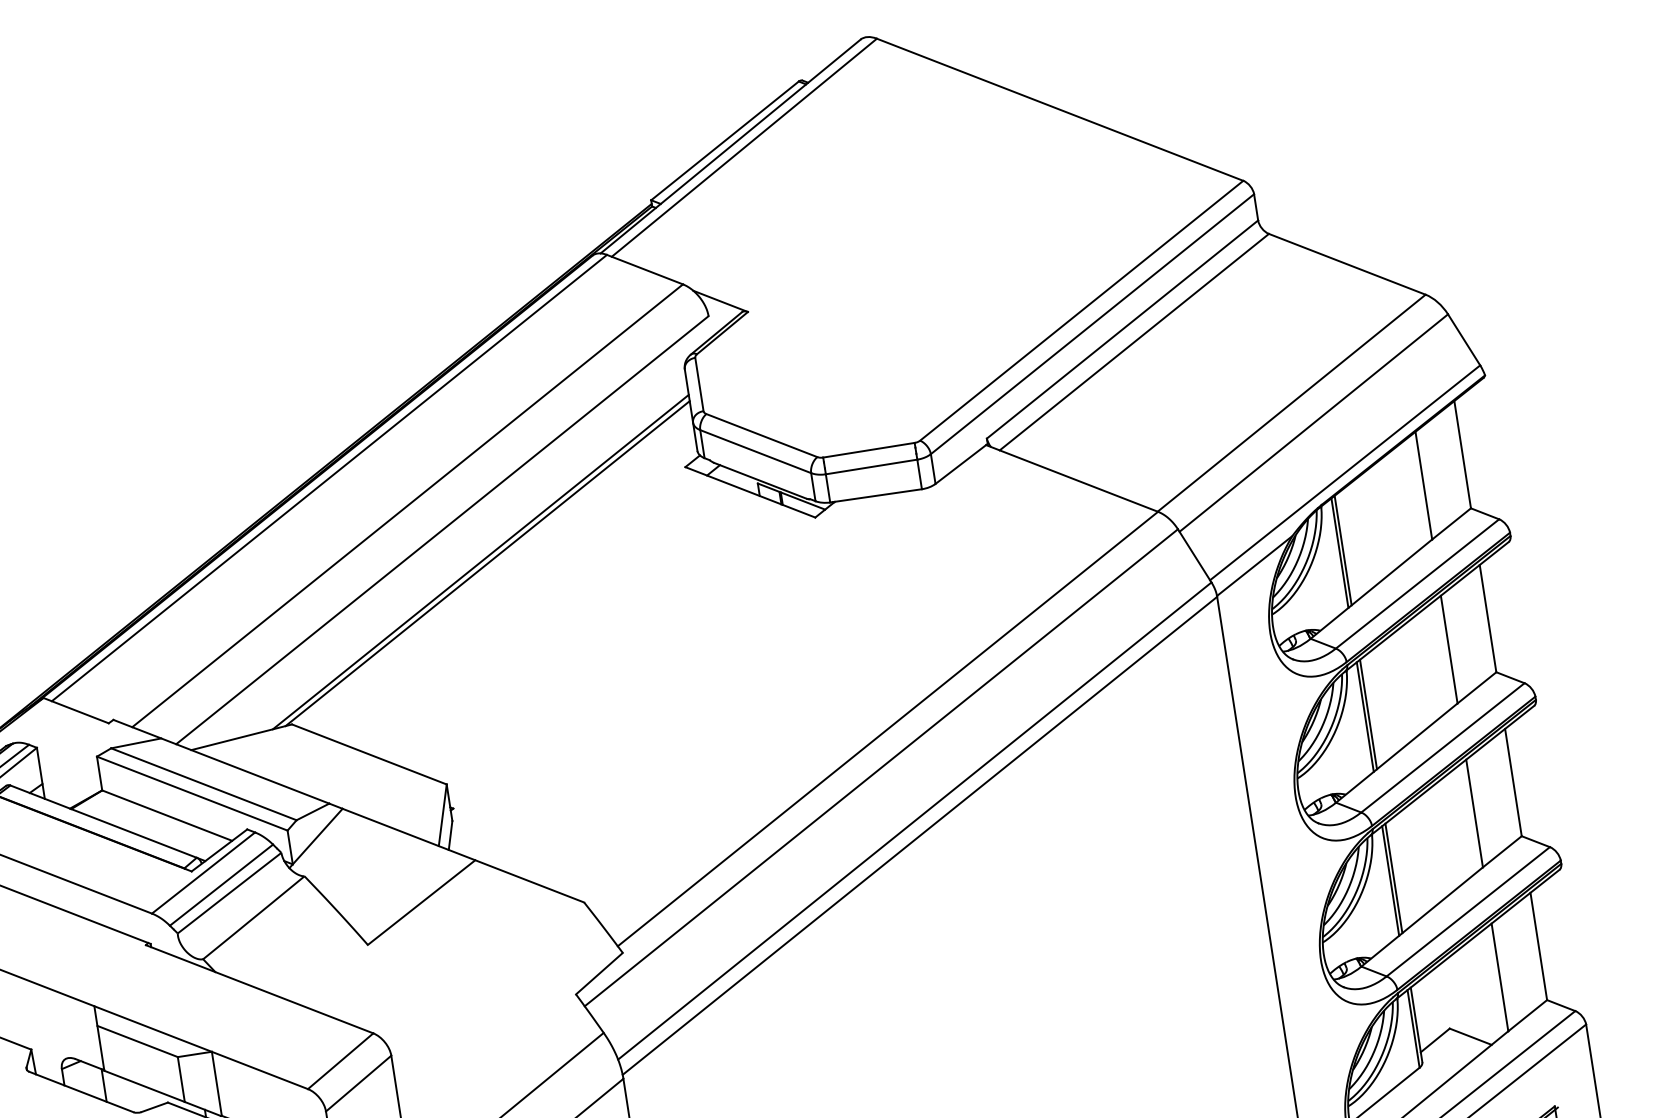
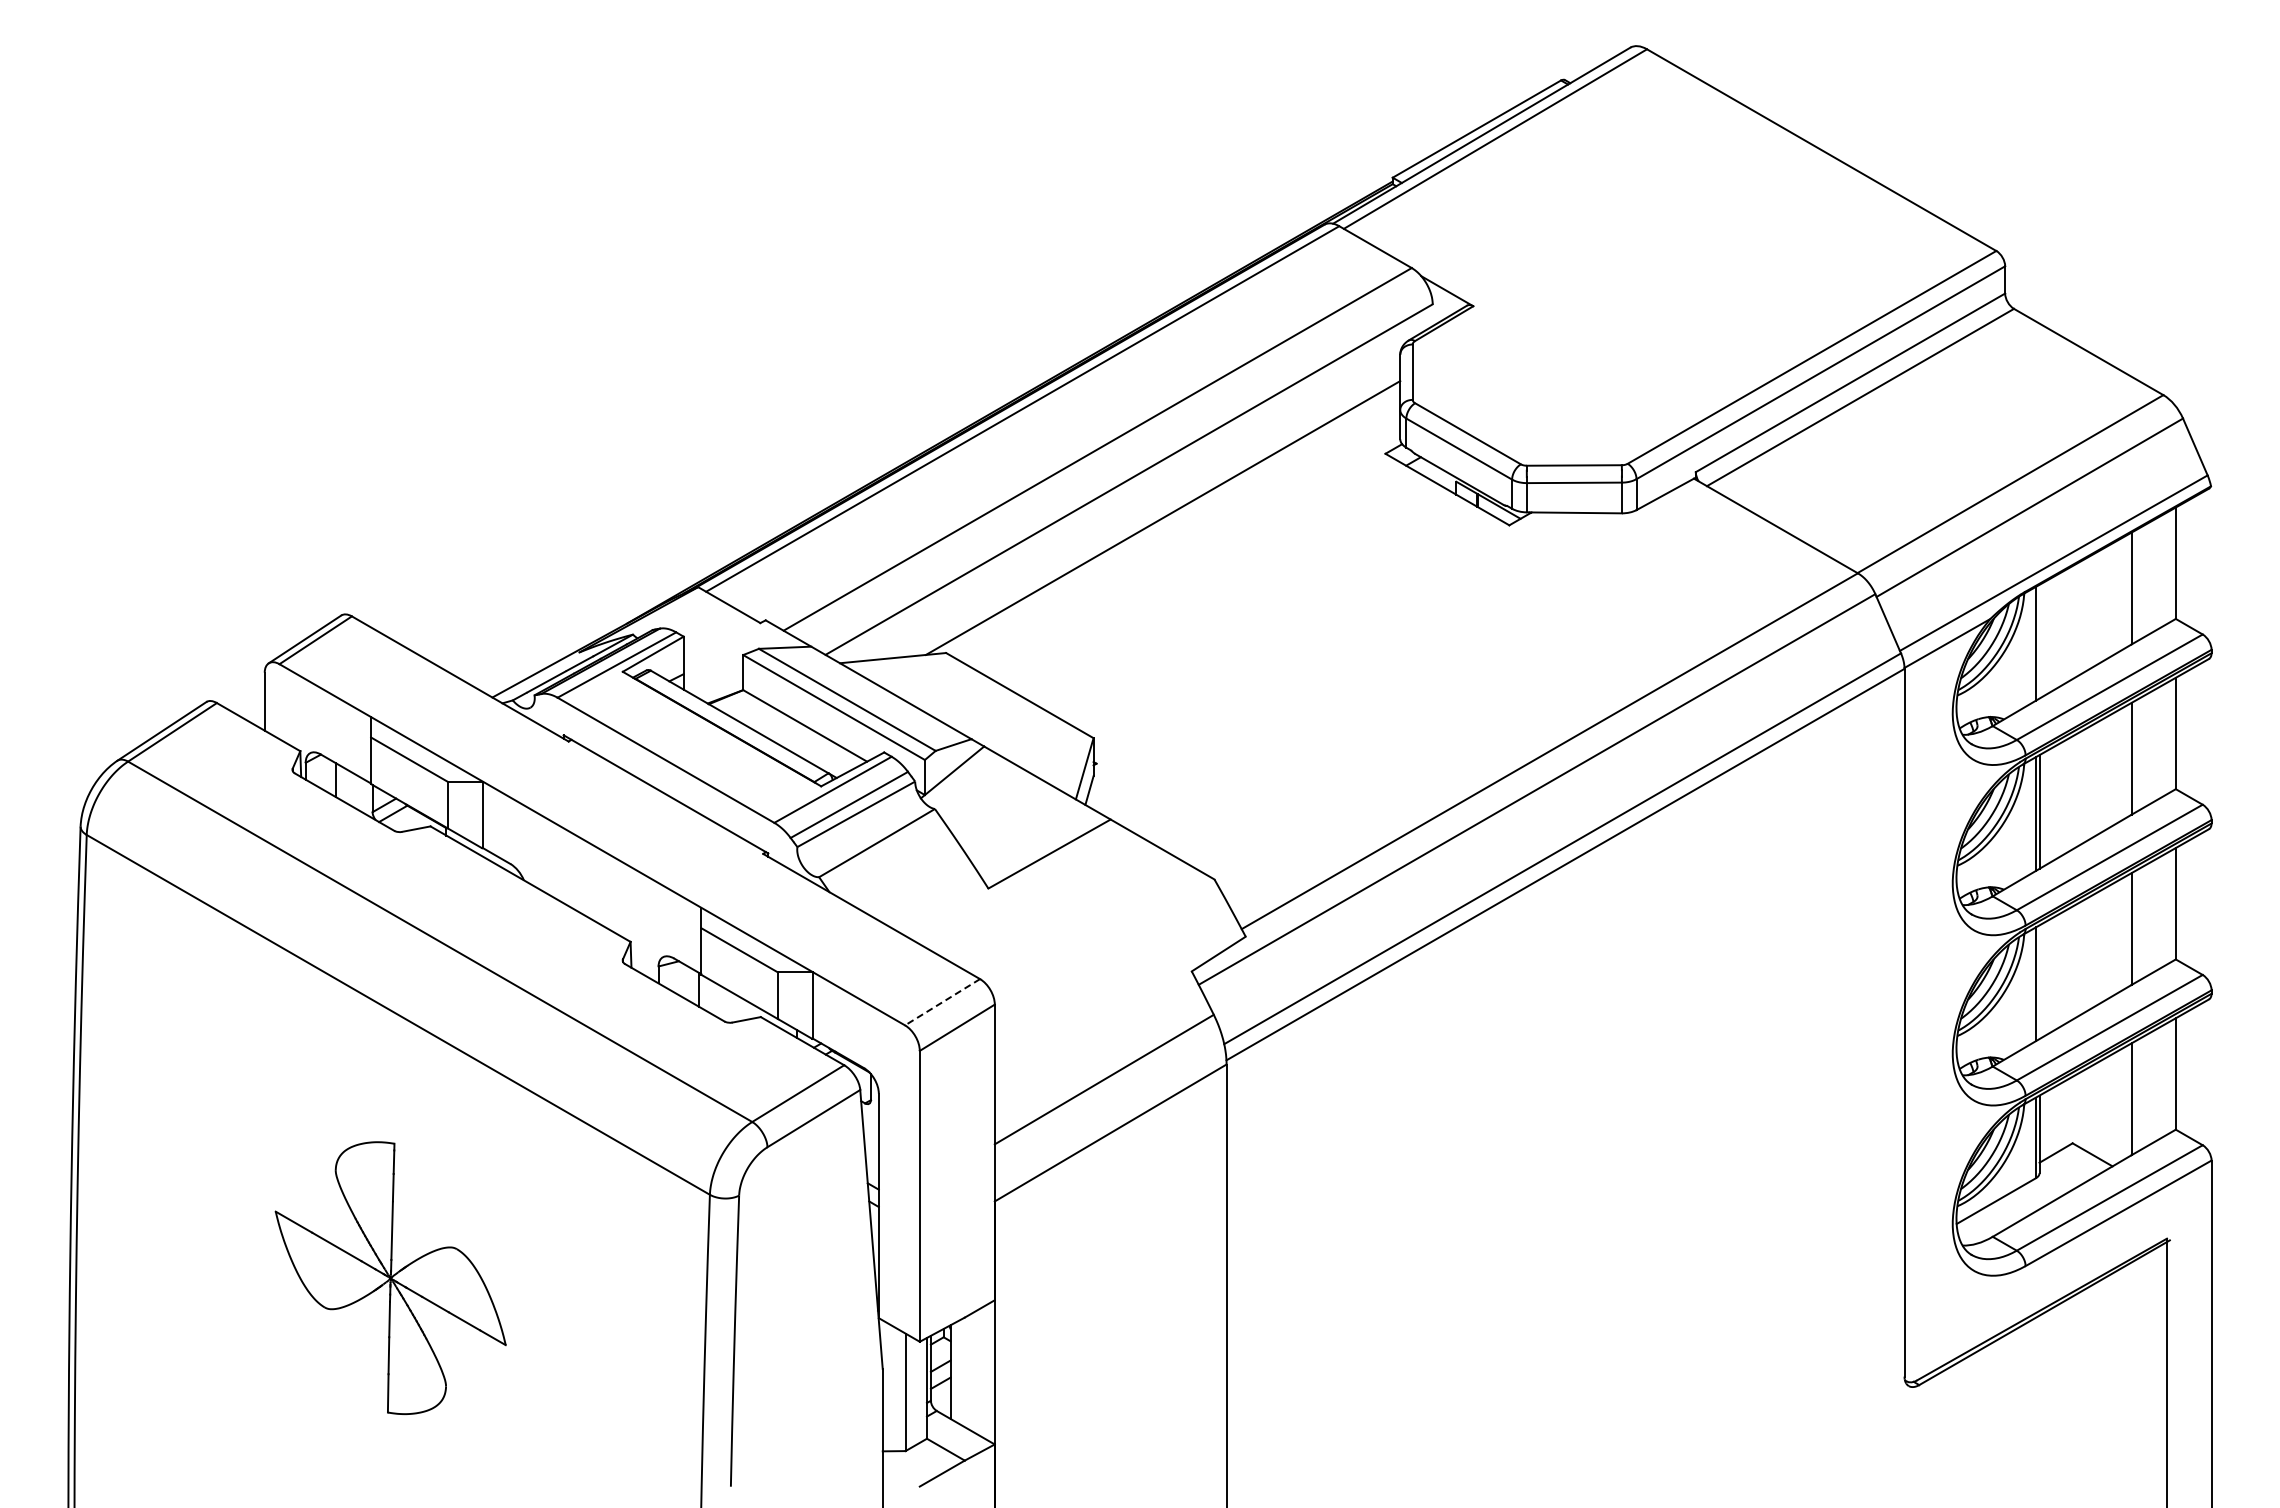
line: (1343, 550) -> (2039, 641), removed
line: (487, 563) -> (1169, 520), removed
line: (1393, 878) -> (2039, 982), removed
line: (340, 1061) -> (942, 1002), solid -> dashed

